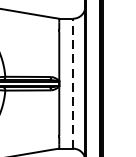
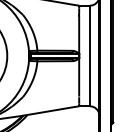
line: (72, 83) -> (89, 55), dashed -> solid

